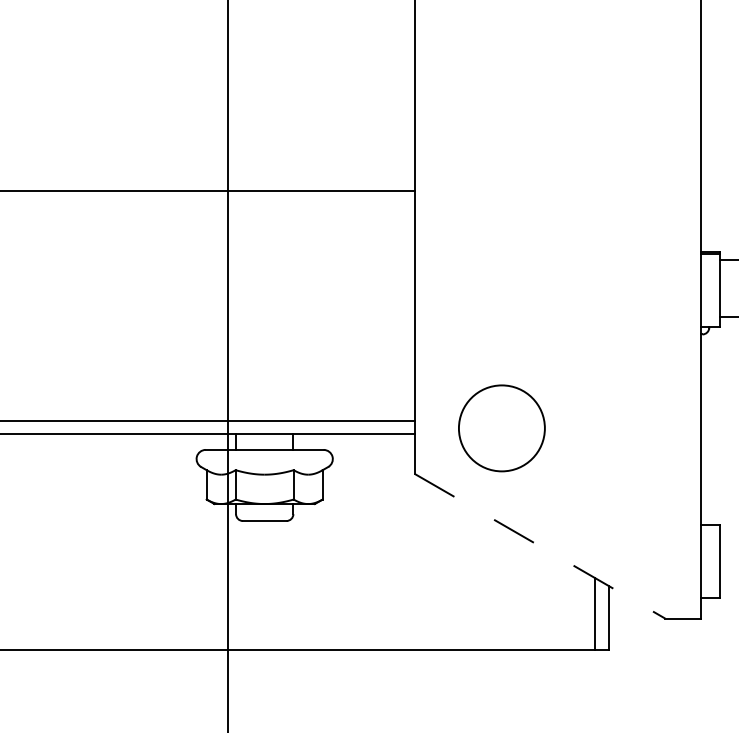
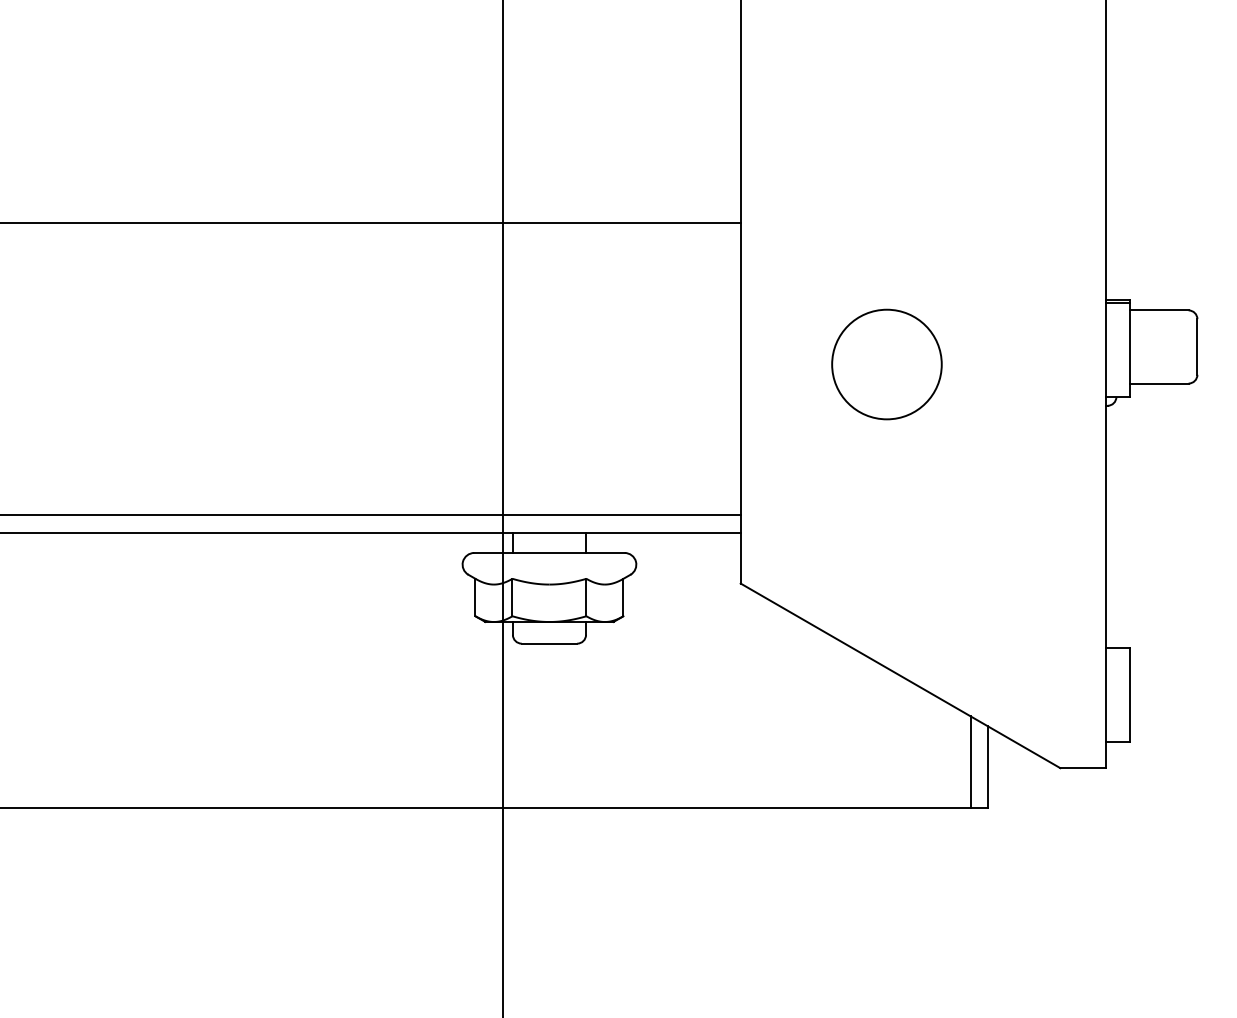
circle: (501, 428) -> (886, 364), moved
line: (539, 545) -> (900, 675), dashed -> solid

